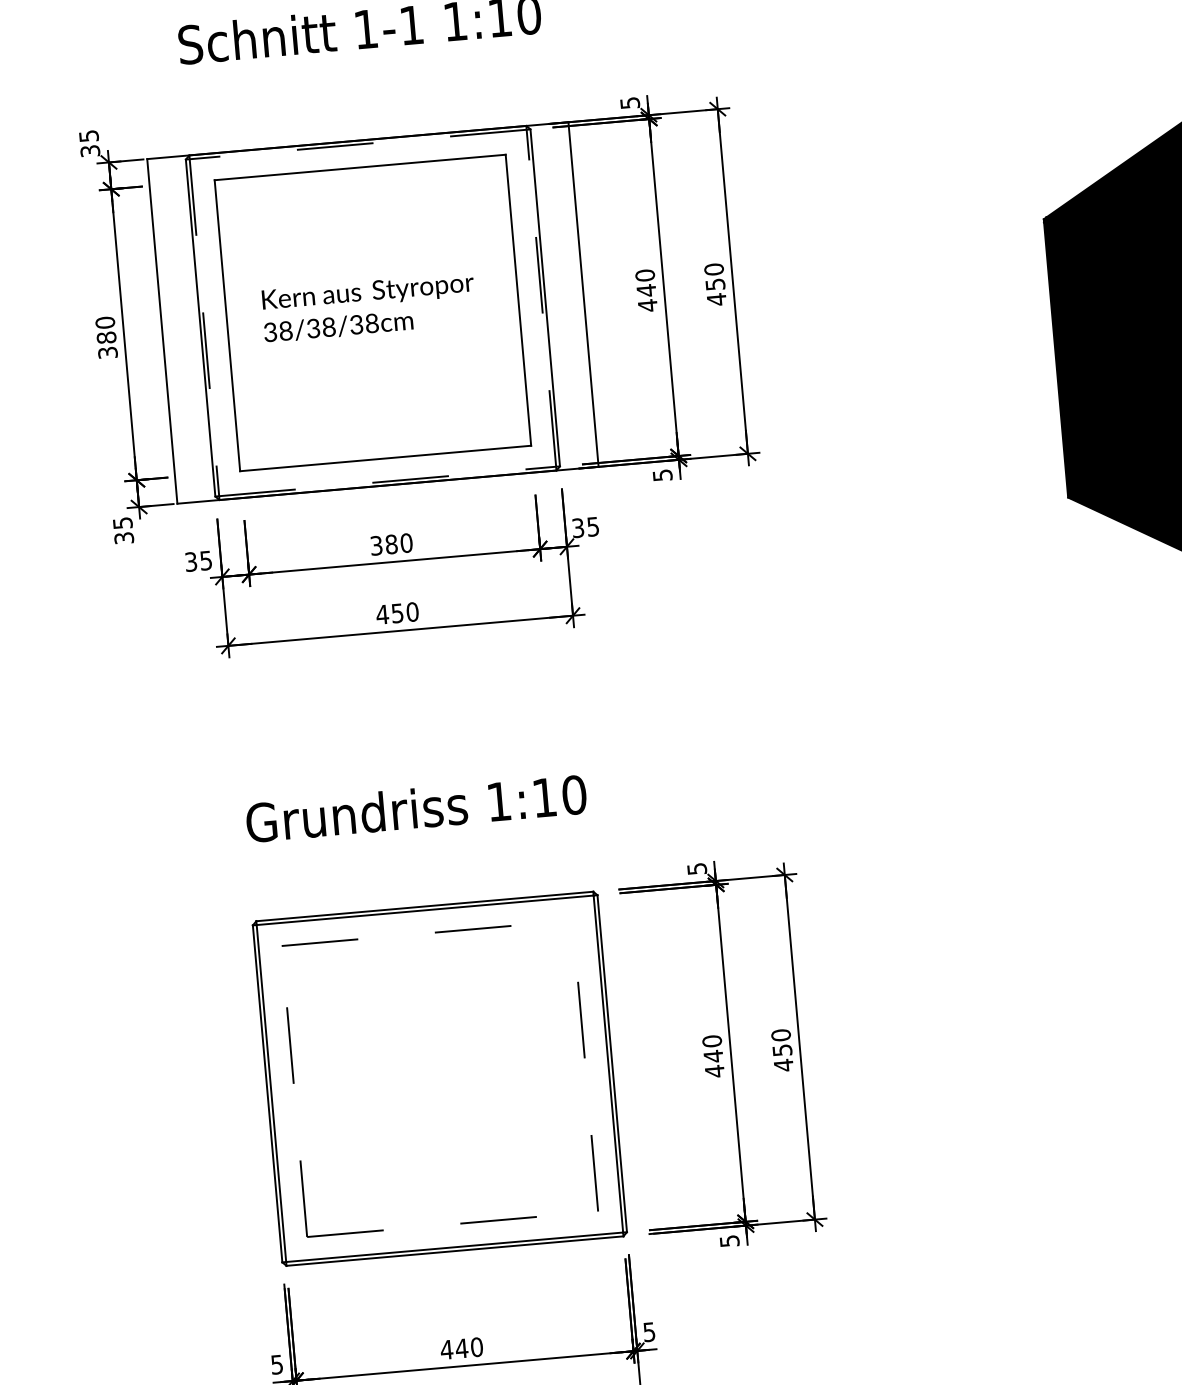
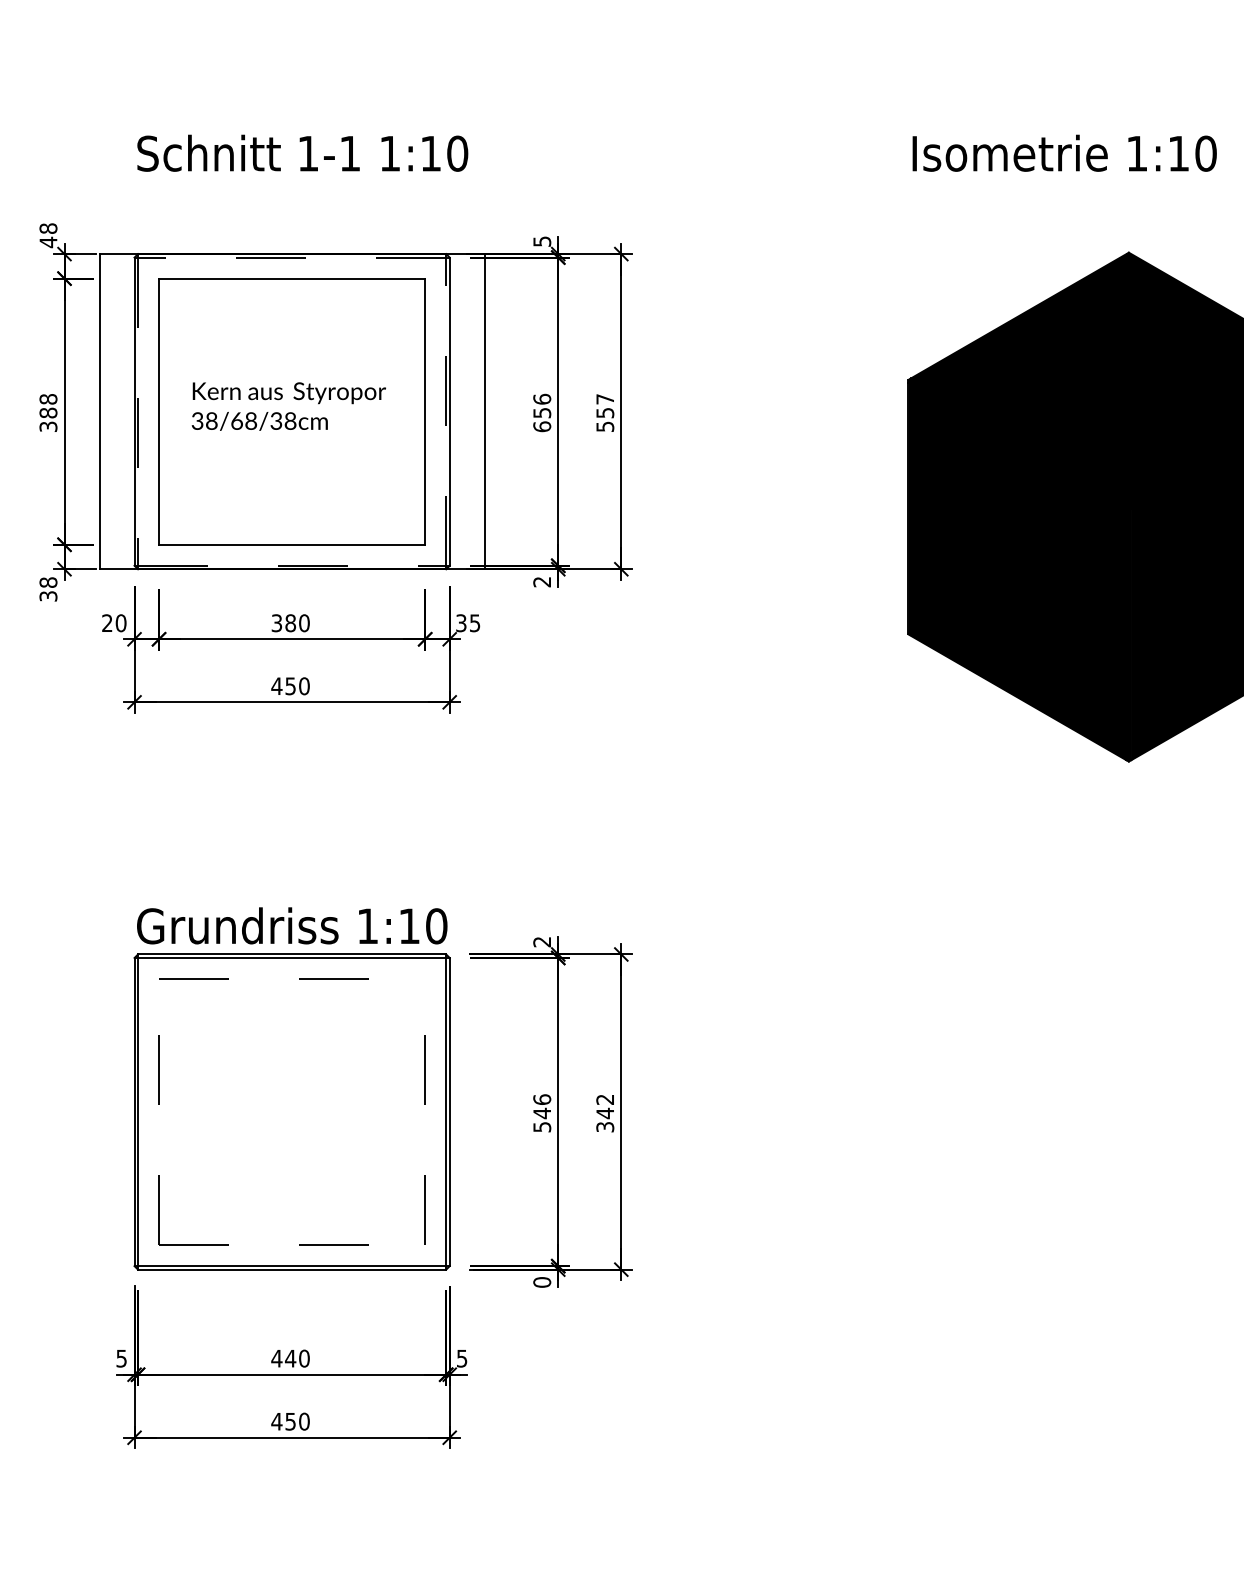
text: (89, 143) -> (48, 235), 35 -> 48
text: (715, 284) -> (605, 413), 450 -> 557
text: (646, 289) -> (542, 412), 440 -> 656
text: (105, 322) -> (48, 399), 380 -> 388
text: (312, 327) -> (236, 420), 38/38/38cm -> 38/68/38cm
text: (663, 475) -> (542, 582), 5 -> 2
text: (122, 523) -> (48, 582), 35 -> 38
text: (198, 561) -> (114, 623), 35 -> 20
text: (416, 808) -> (292, 925), moved
text: (697, 869) -> (542, 942), 5 -> 2
text: (782, 1050) -> (605, 1113), 450 -> 342
text: (713, 1056) -> (542, 1113), 440 -> 546
text: (729, 1241) -> (542, 1282), 5 -> 0

